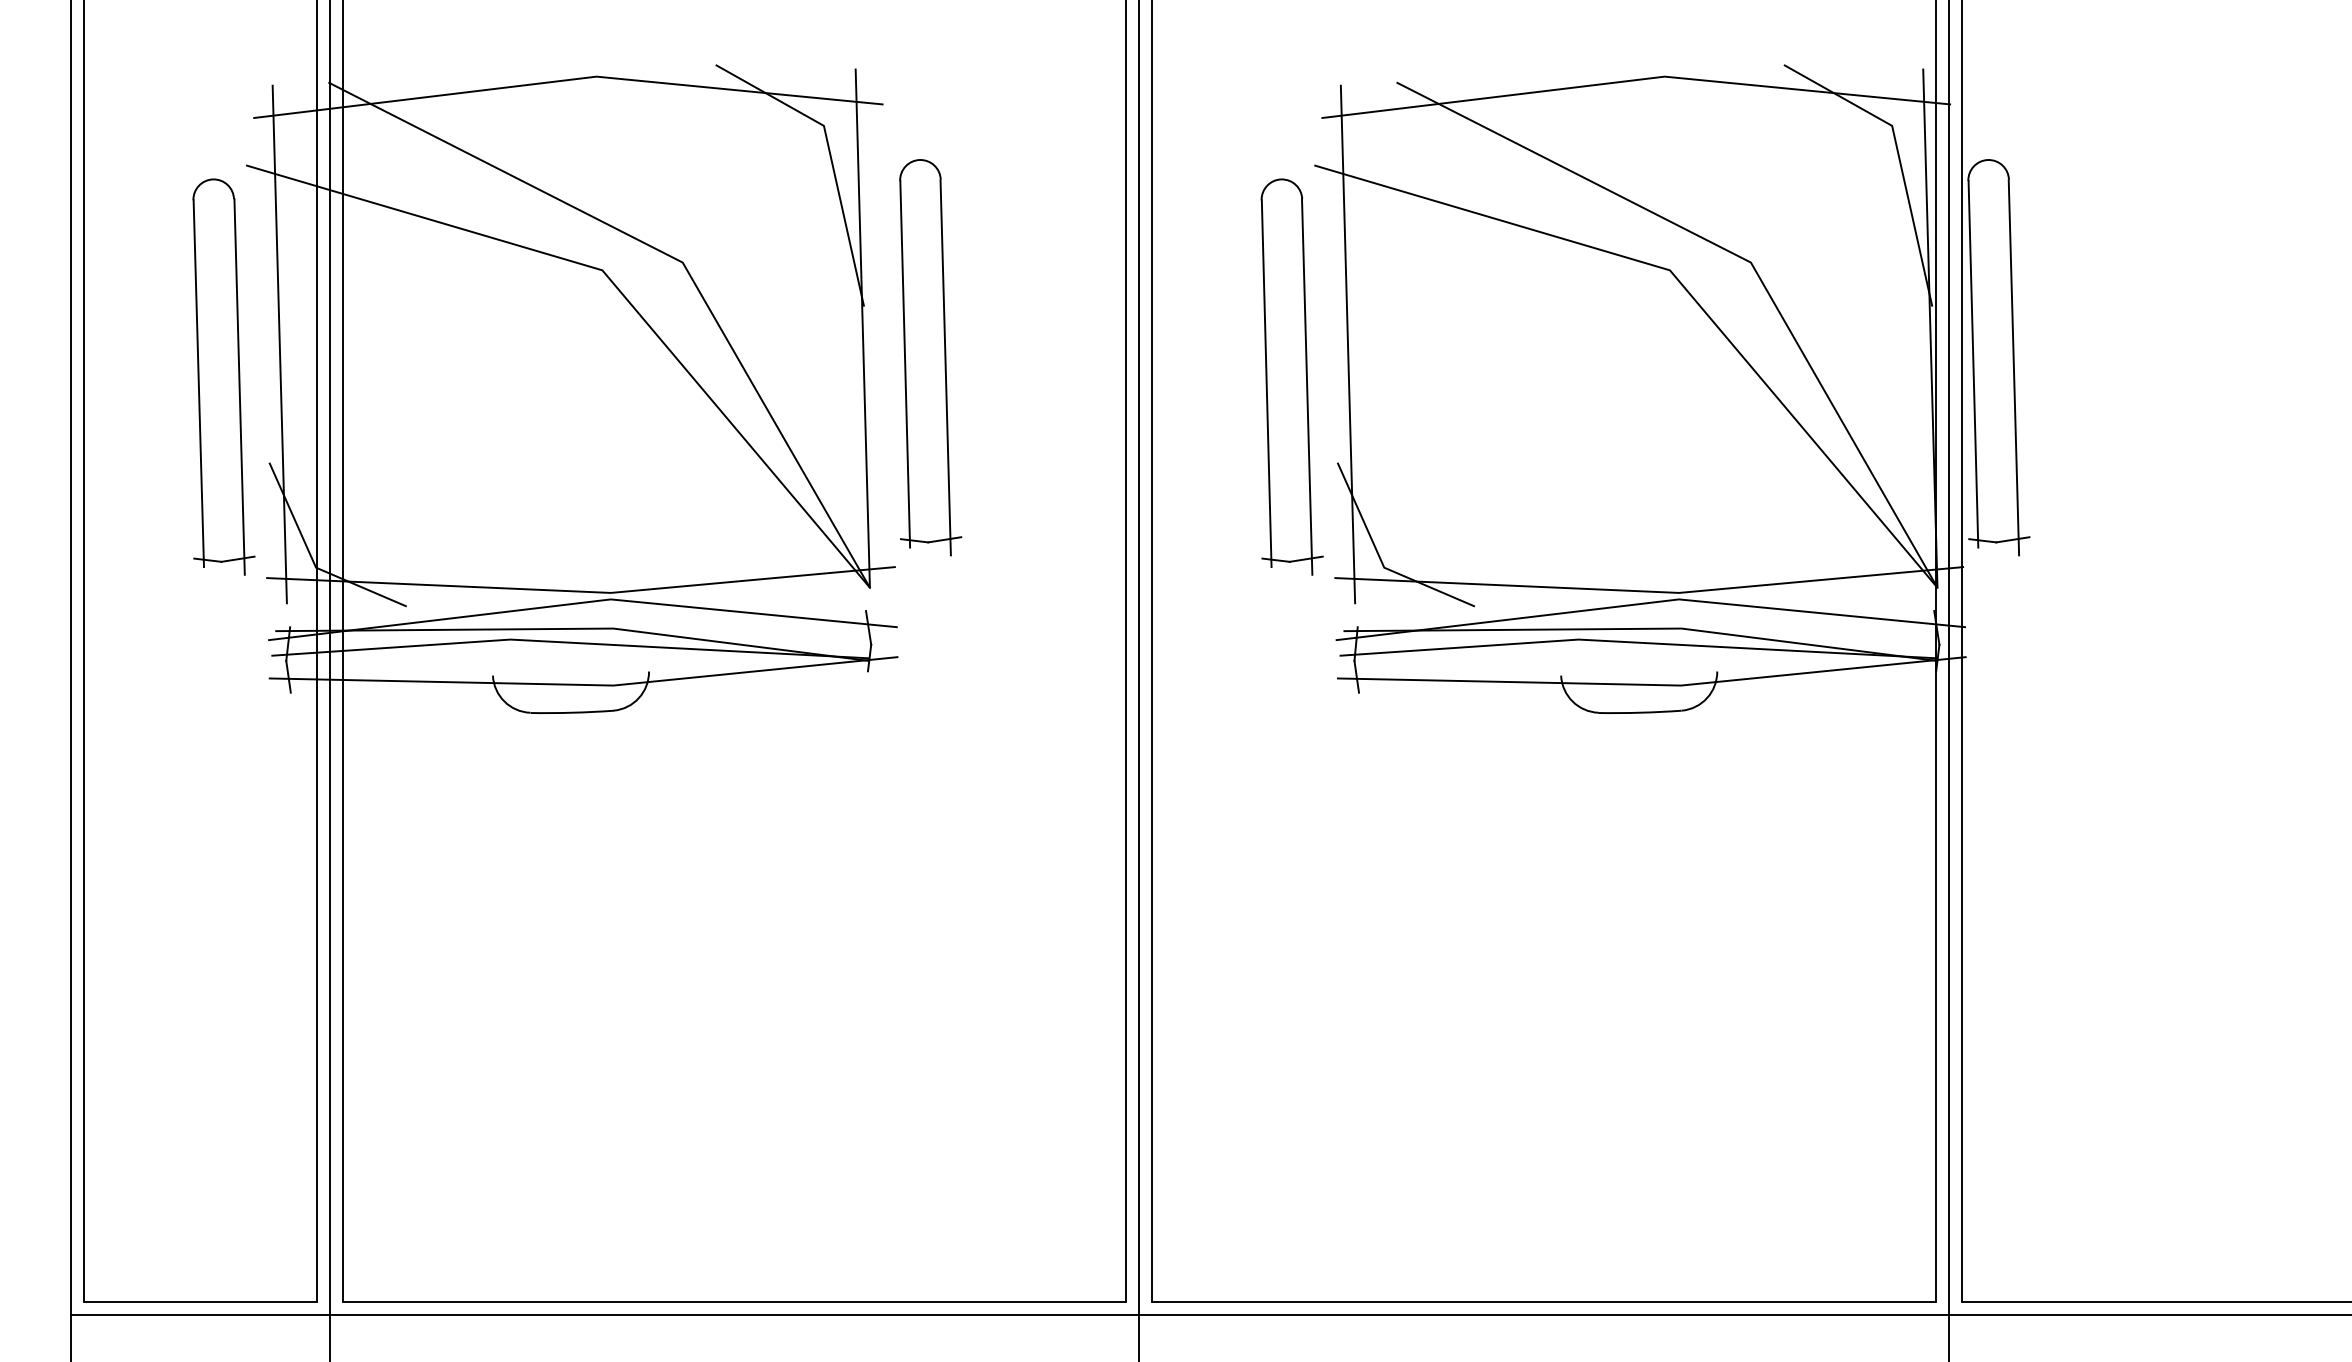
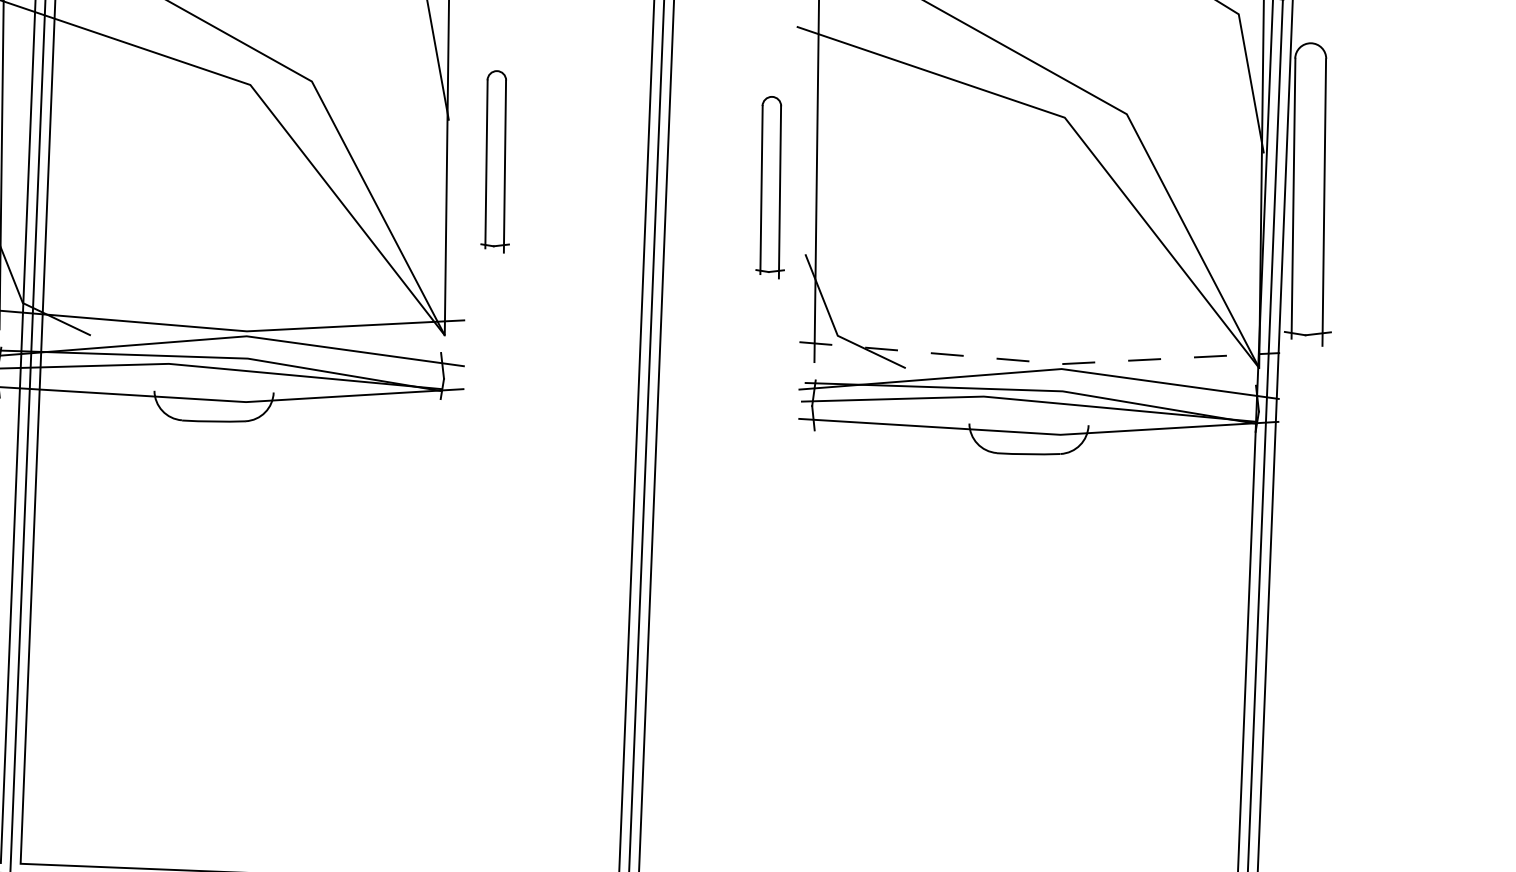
part: (930, 357) -> (498, 161), size x0.6
part: (1291, 376) -> (772, 187), size x0.6
line: (1651, 591) -> (1040, 362), solid -> dashed

